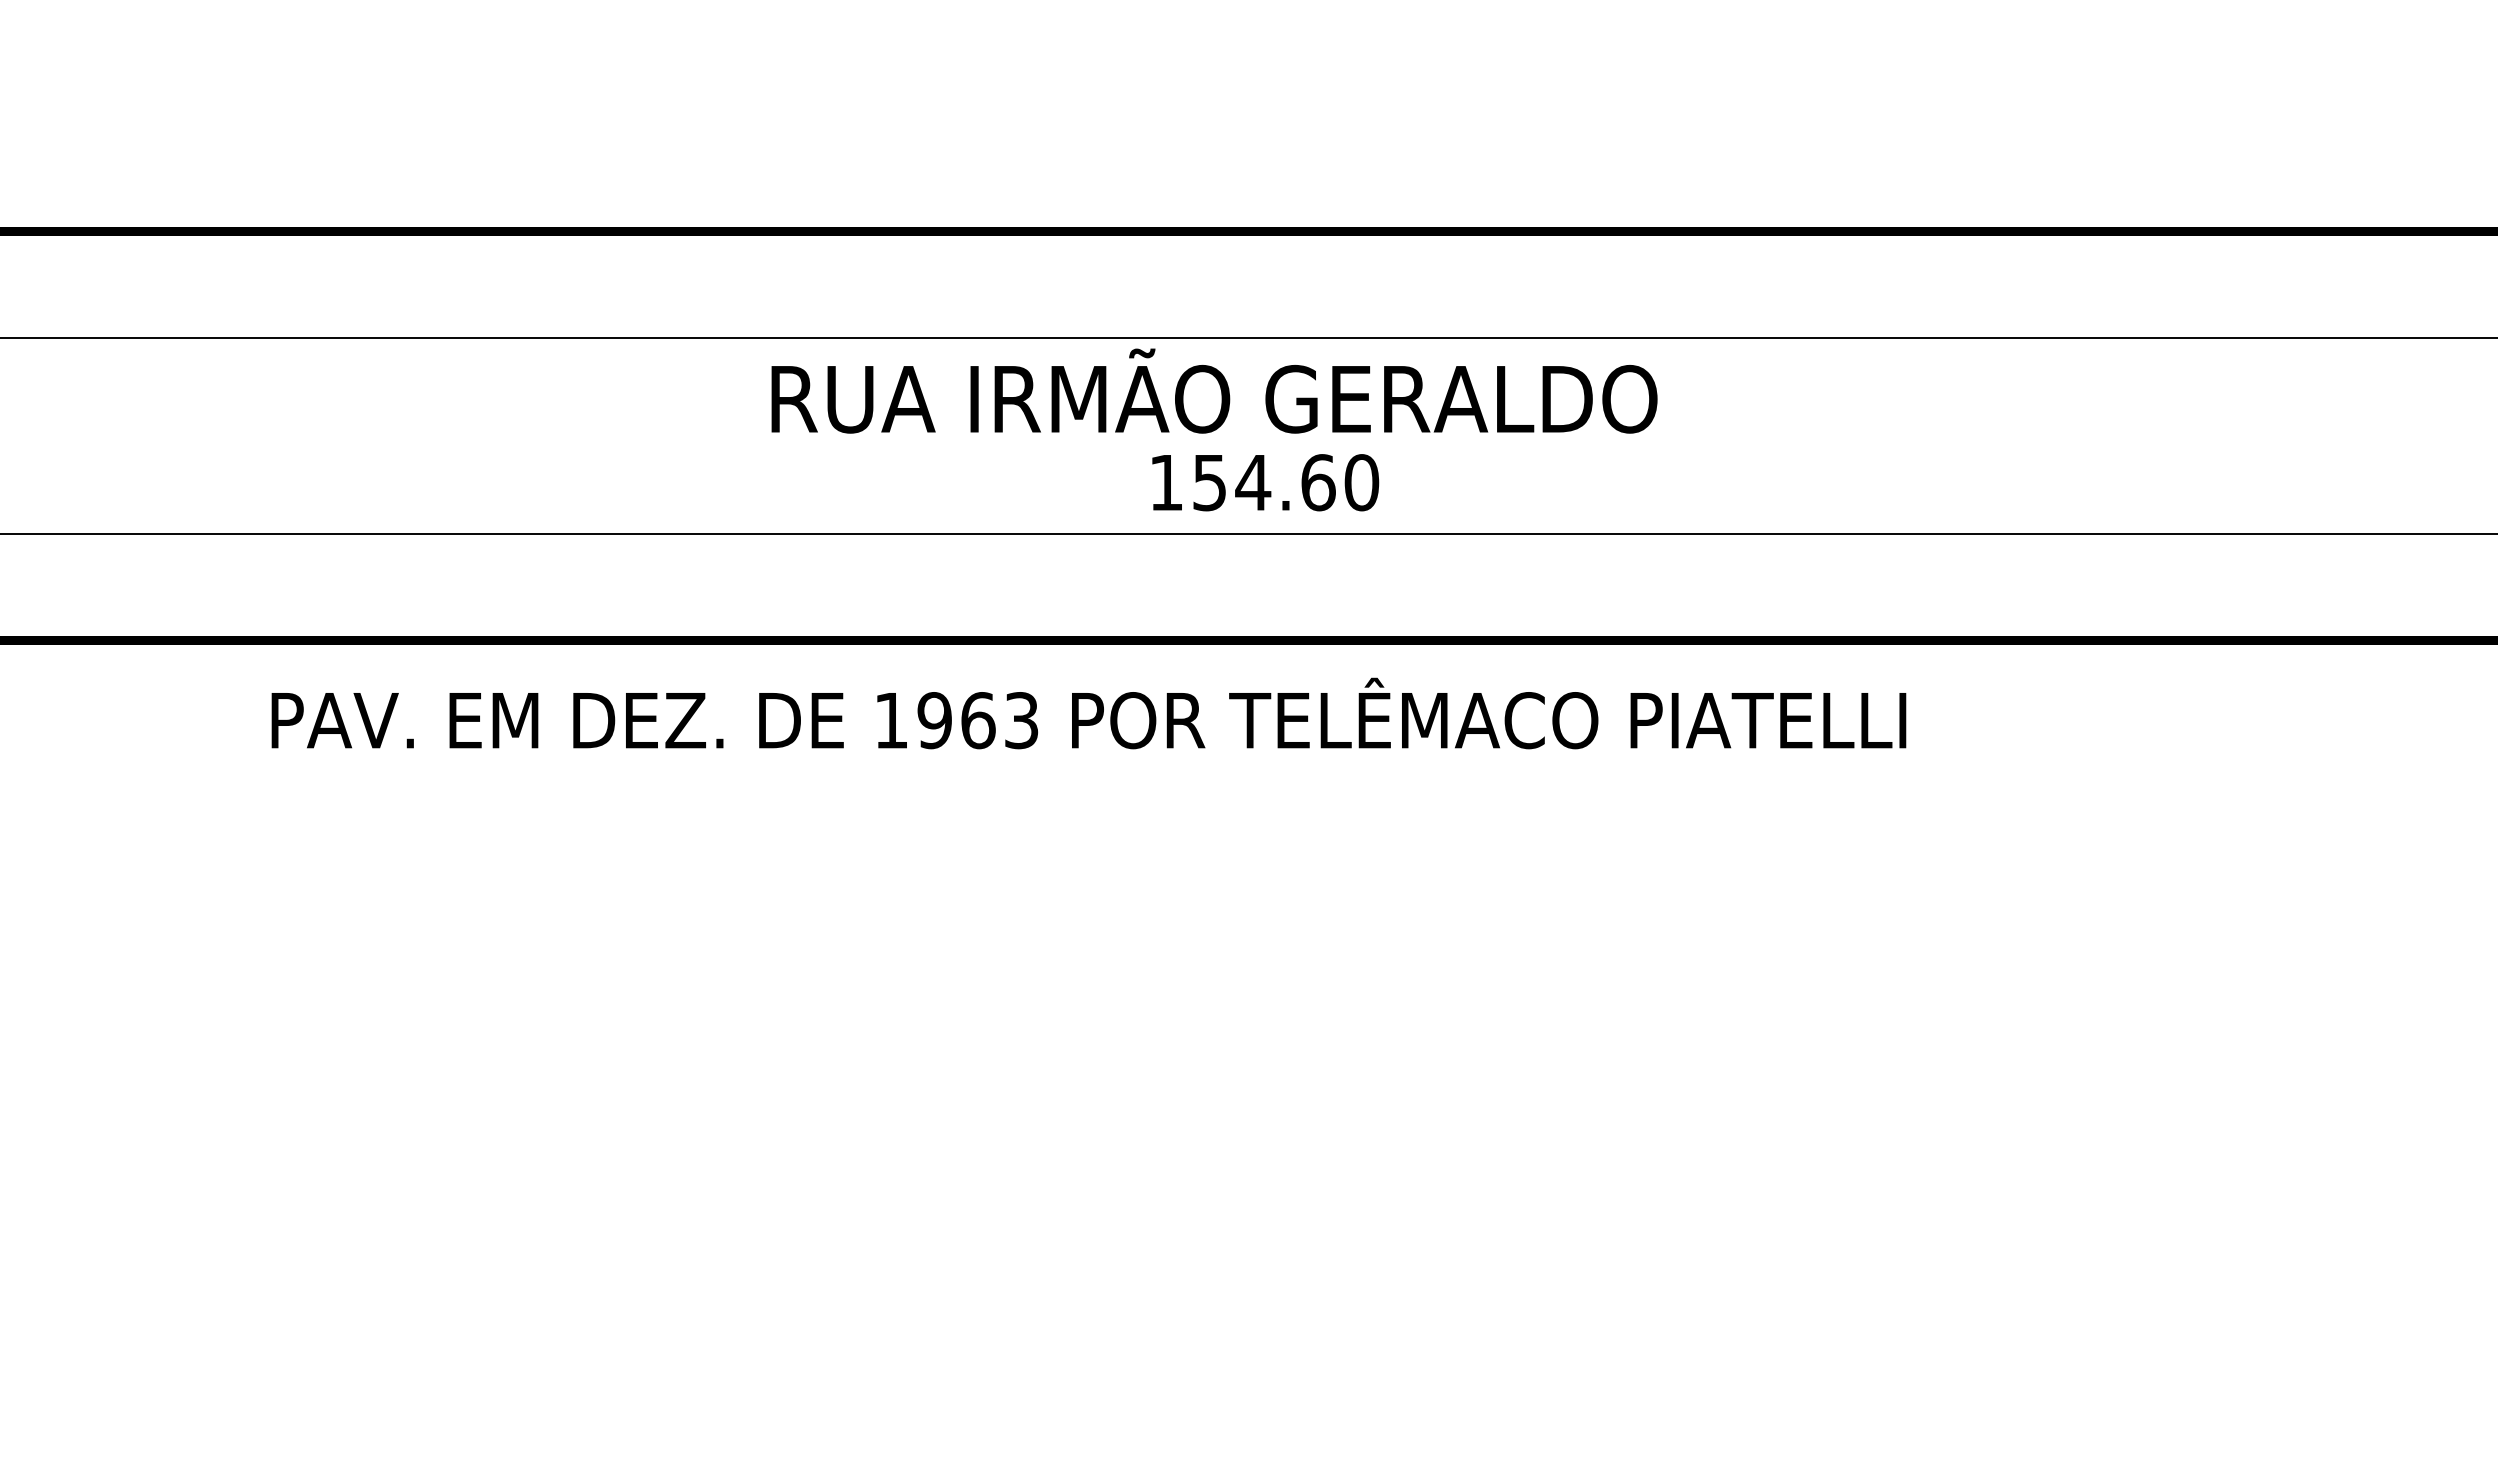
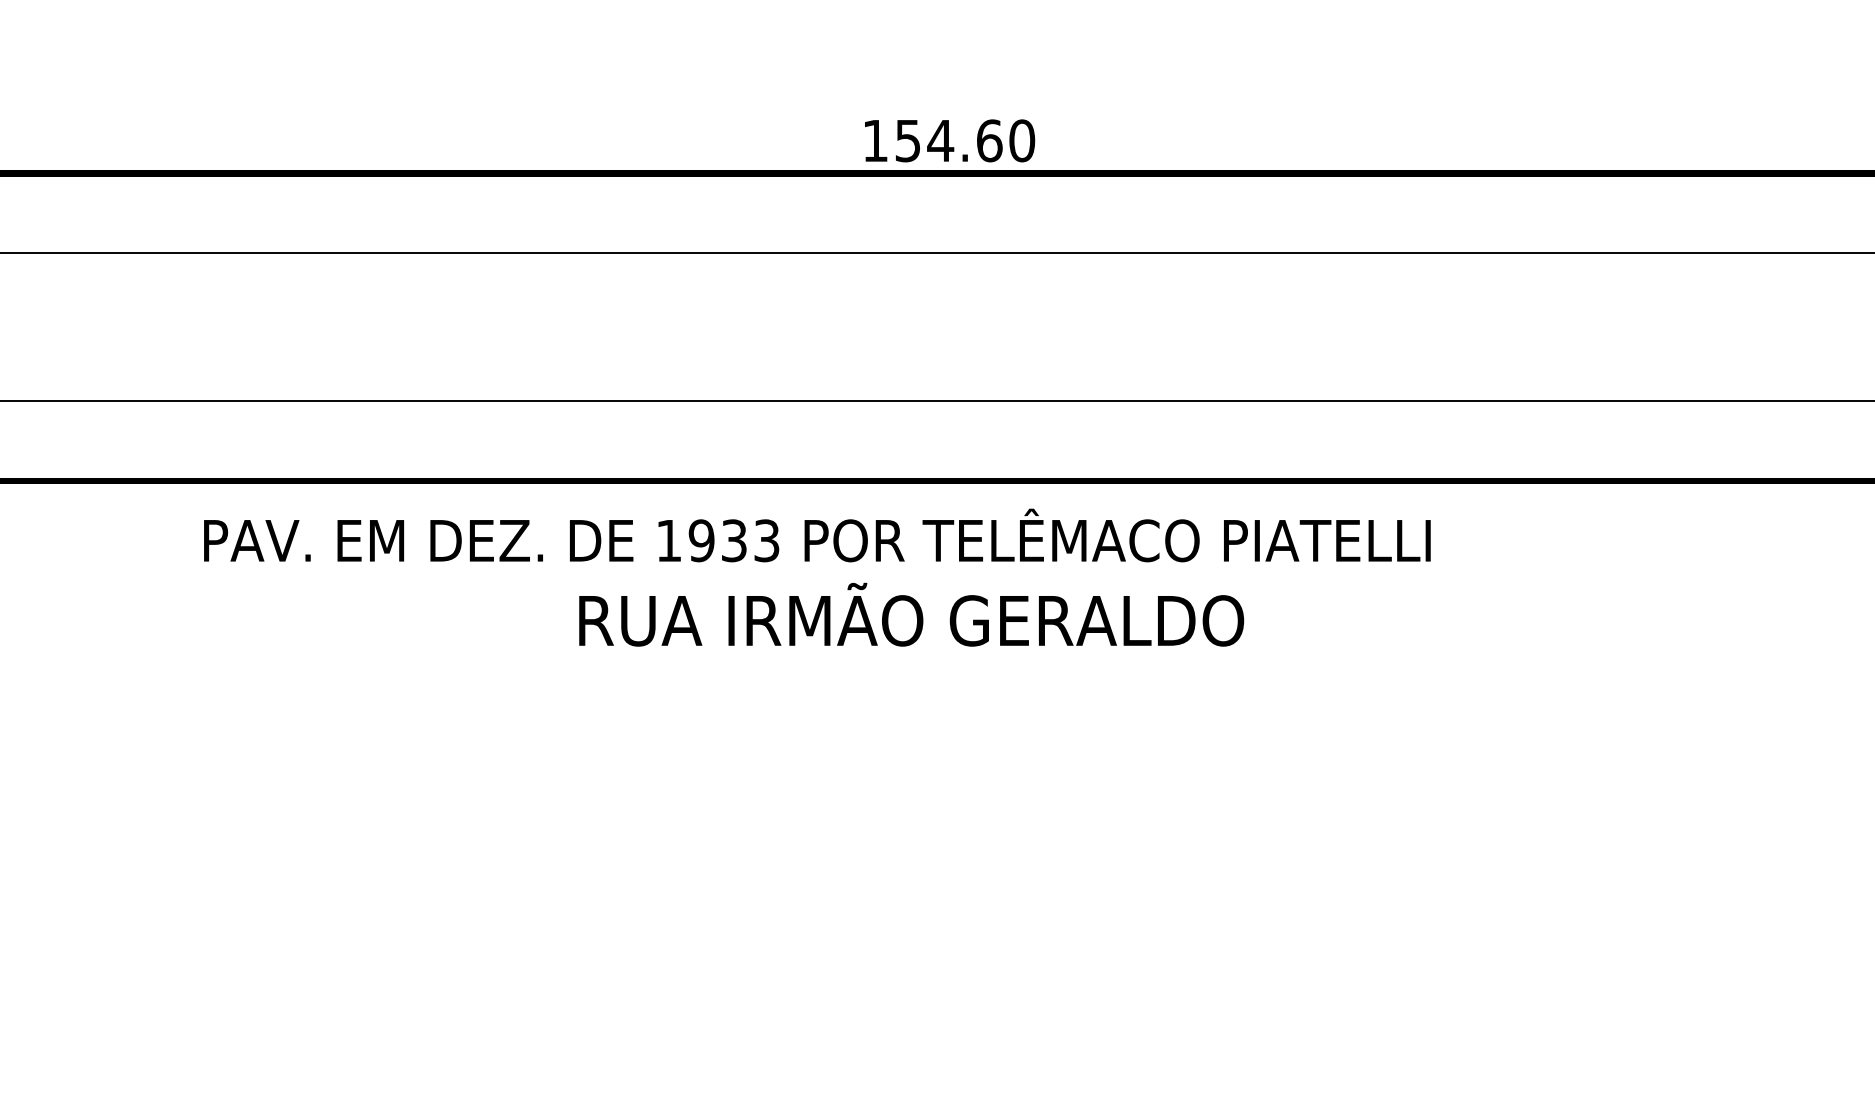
text: (1214, 390) -> (911, 614), moved
text: (1265, 482) -> (949, 140), moved
text: (978, 720) -> (734, 540), 1963 -> 1933

